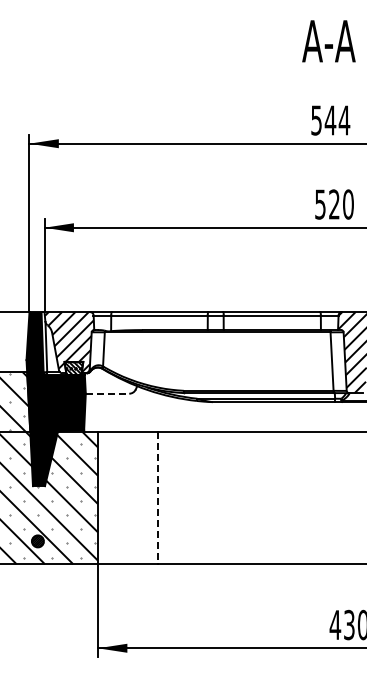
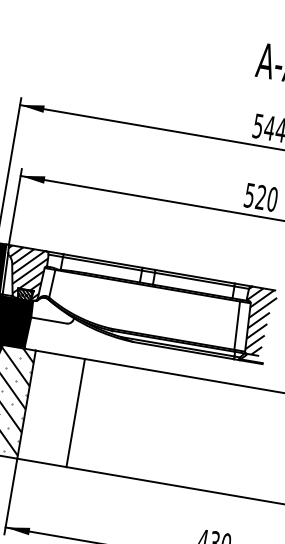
line: (107, 393) -> (49, 320), dashed -> solid
line: (157, 498) -> (75, 413), dashed -> solid

